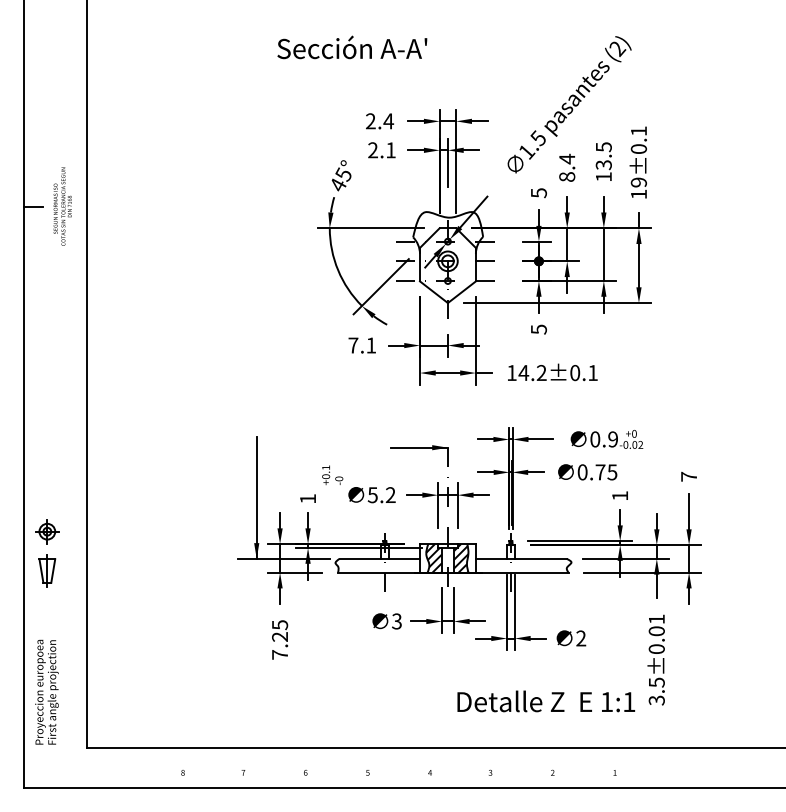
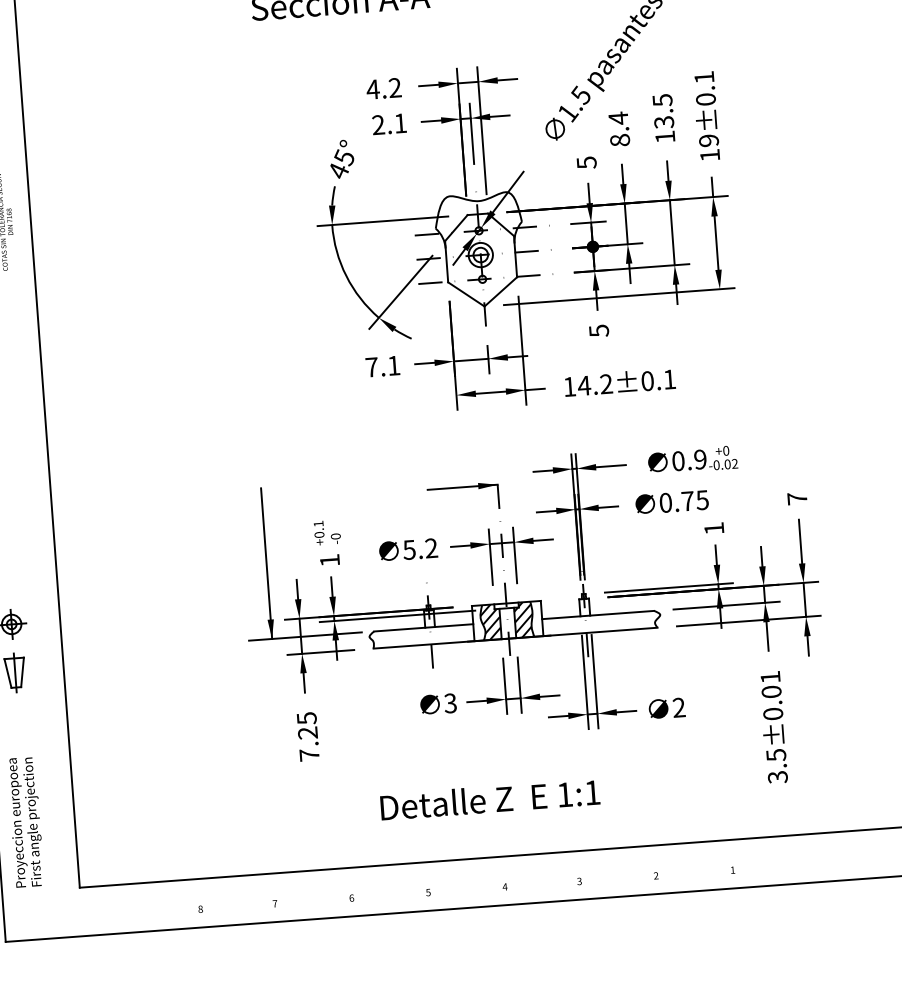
text: (379, 121) -> (383, 88), 2.4 -> 4.2
text: (332, 474) -> (327, 531), moved
text: (546, 701) -> (490, 799), moved

